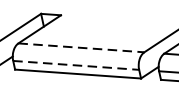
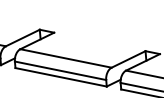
line: (82, 47) -> (66, 58), dashed -> solid
line: (76, 65) -> (60, 70), dashed -> solid

